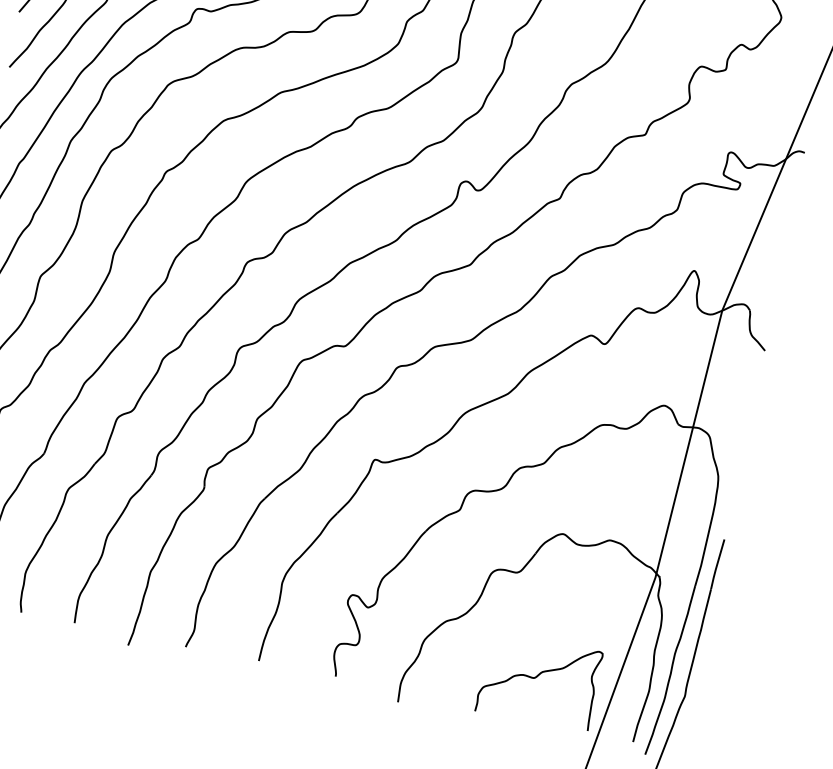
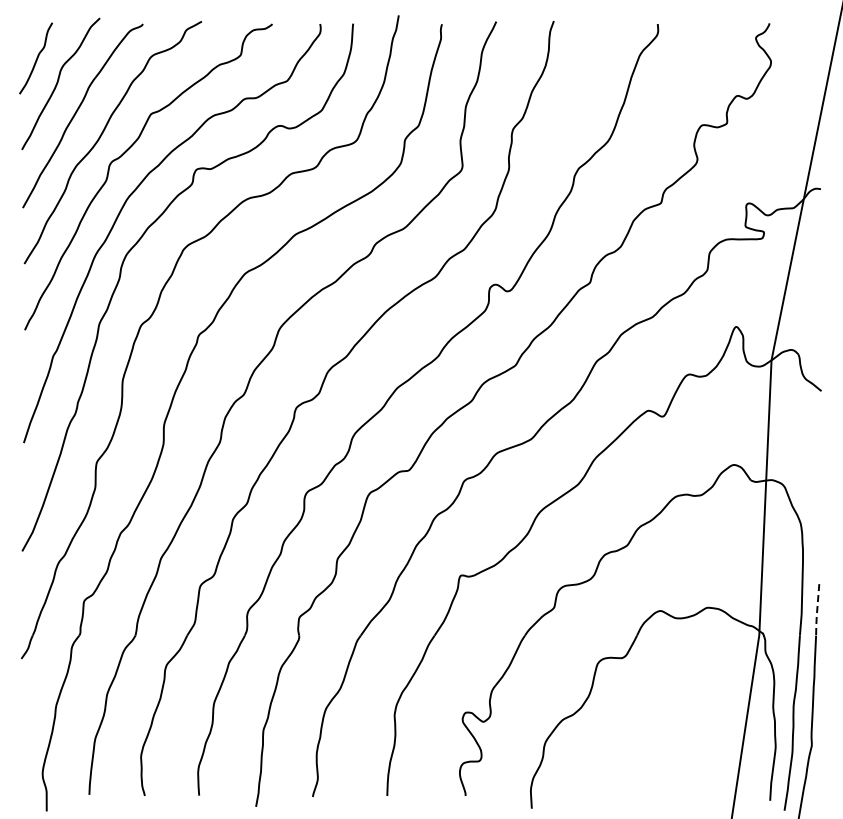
line: (717, 565) -> (817, 611), solid -> dashed
curve: (537, 677) -> (663, 756), removed

